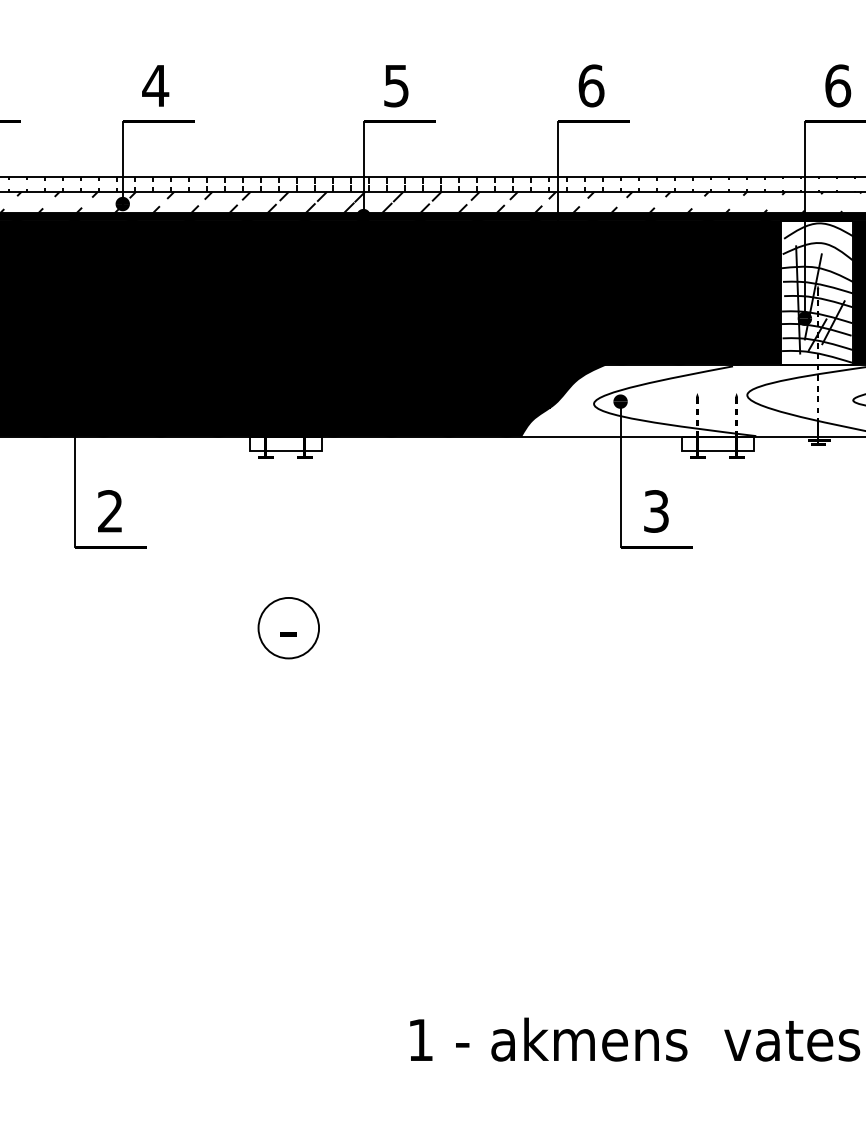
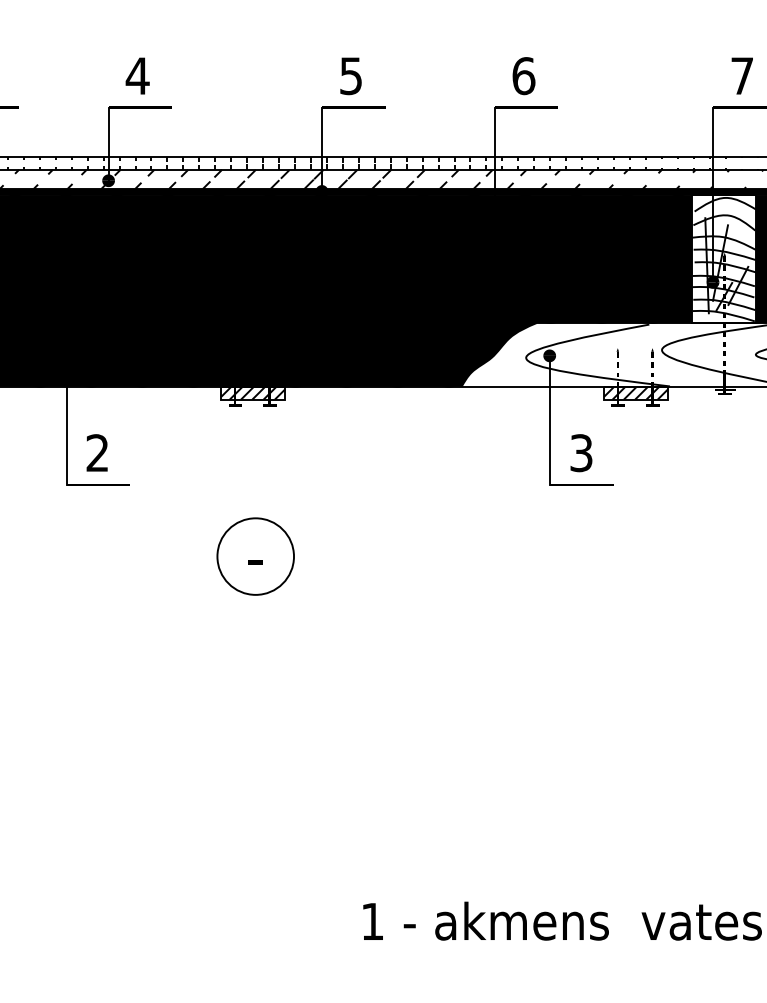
text: (838, 85) -> (742, 75), 6 -> 7
hatch: (286, 443) -> (253, 392), added
hatch: (718, 443) -> (636, 392), added
circle: (288, 628) -> (255, 556), size x1.43

